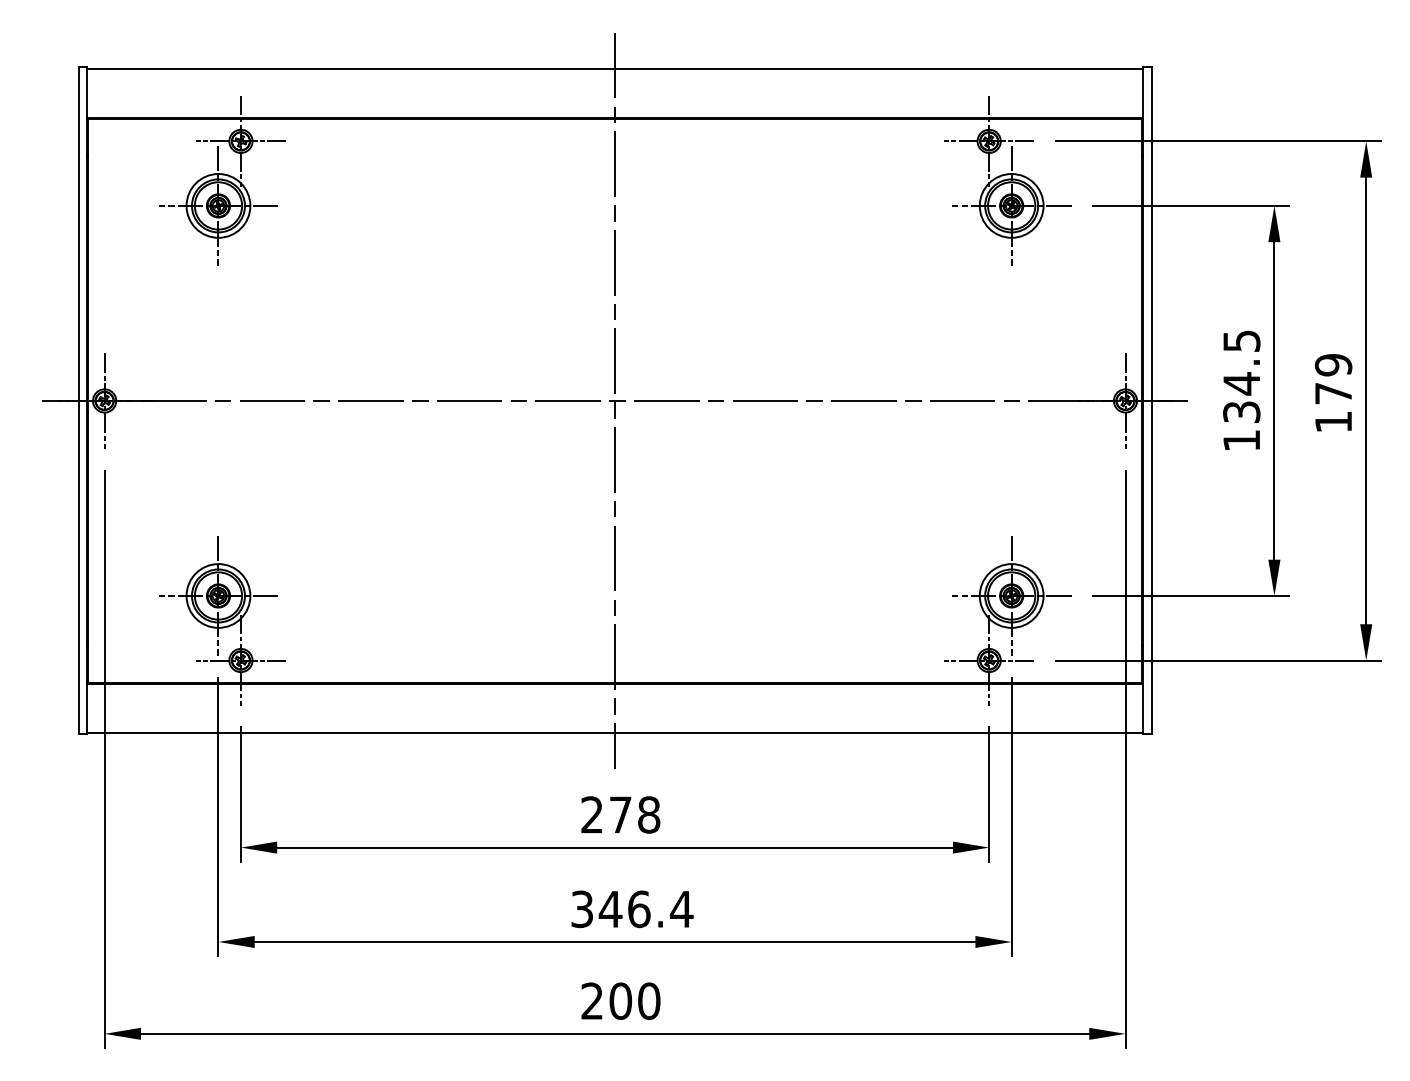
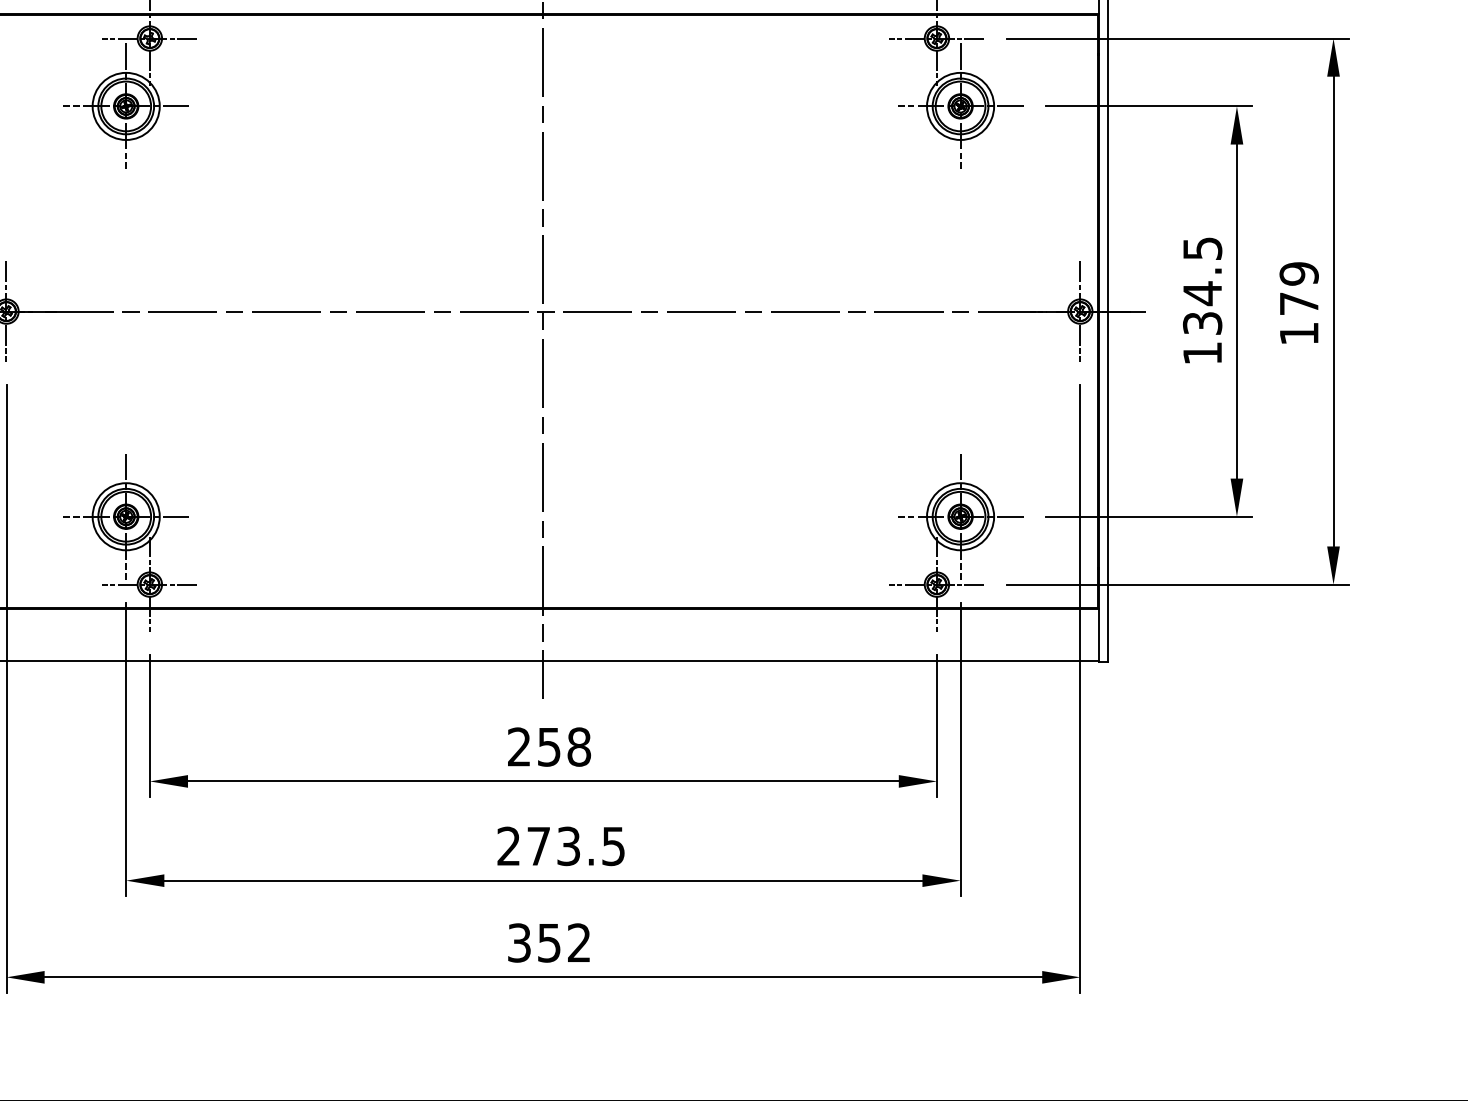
text: (620, 814) -> (549, 746), 278 -> 258
text: (632, 909) -> (561, 846), 346.4 -> 273.5
text: (620, 1000) -> (549, 942), 200 -> 352

